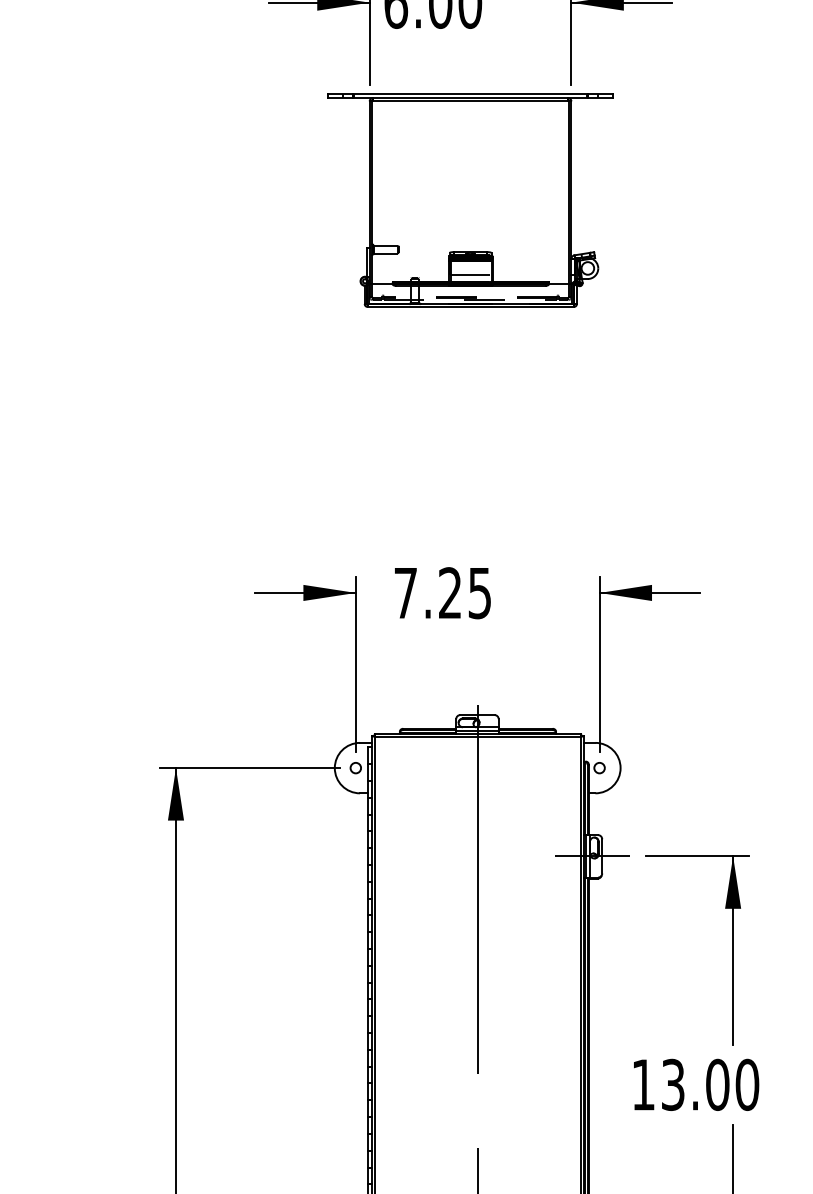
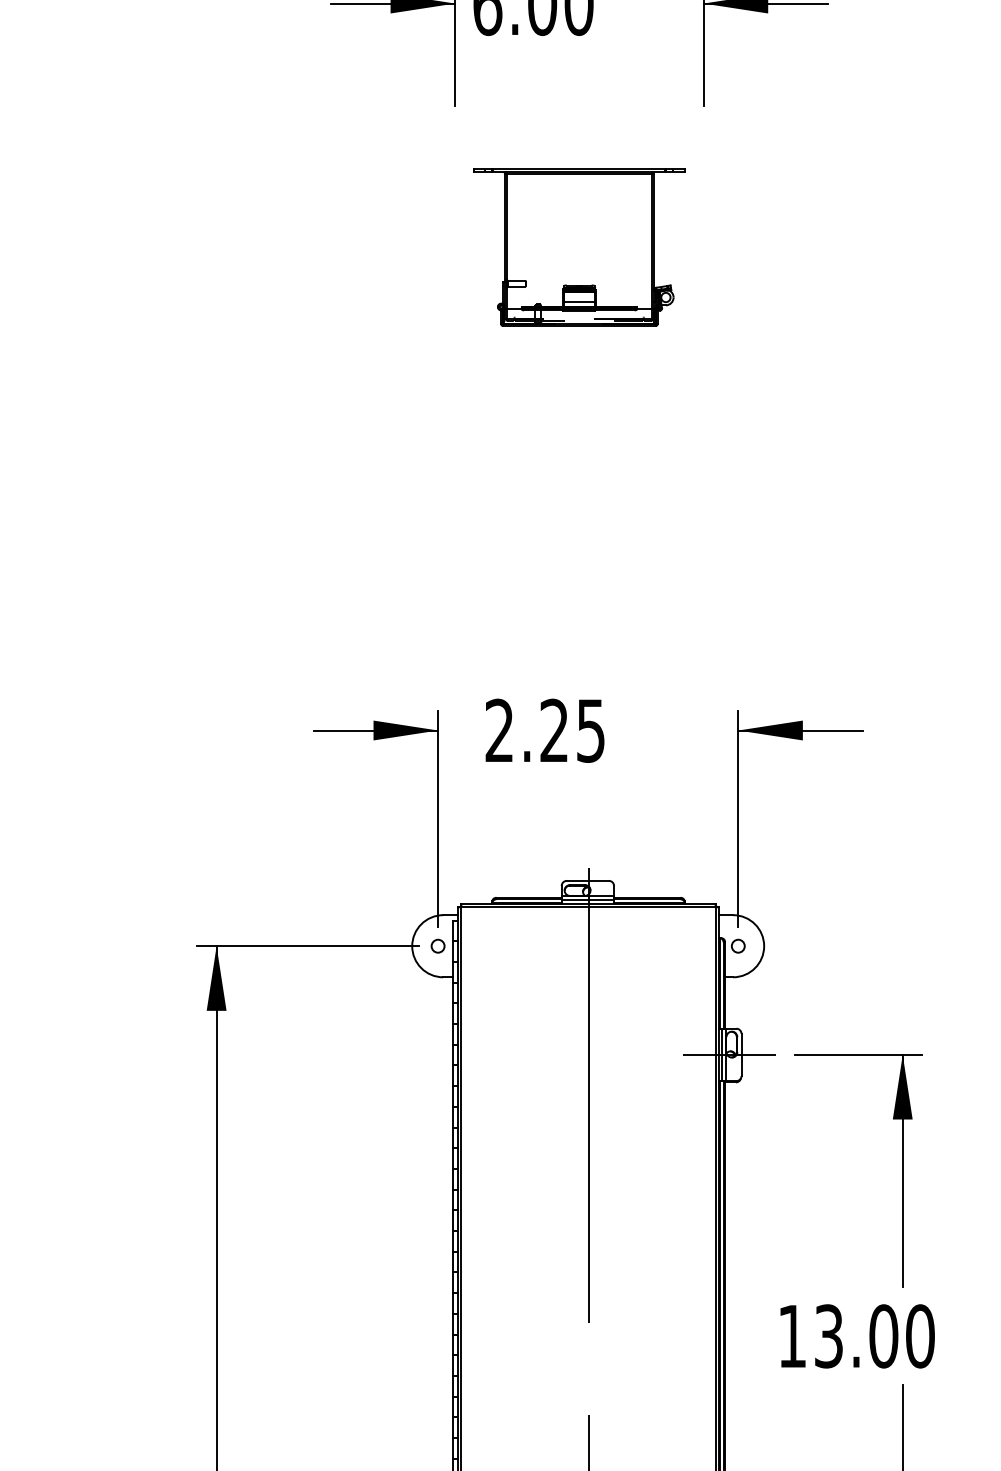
part: (469, 200) -> (578, 247), size x0.6
text: (405, 592) -> (499, 729), 7.25 -> 2.25

